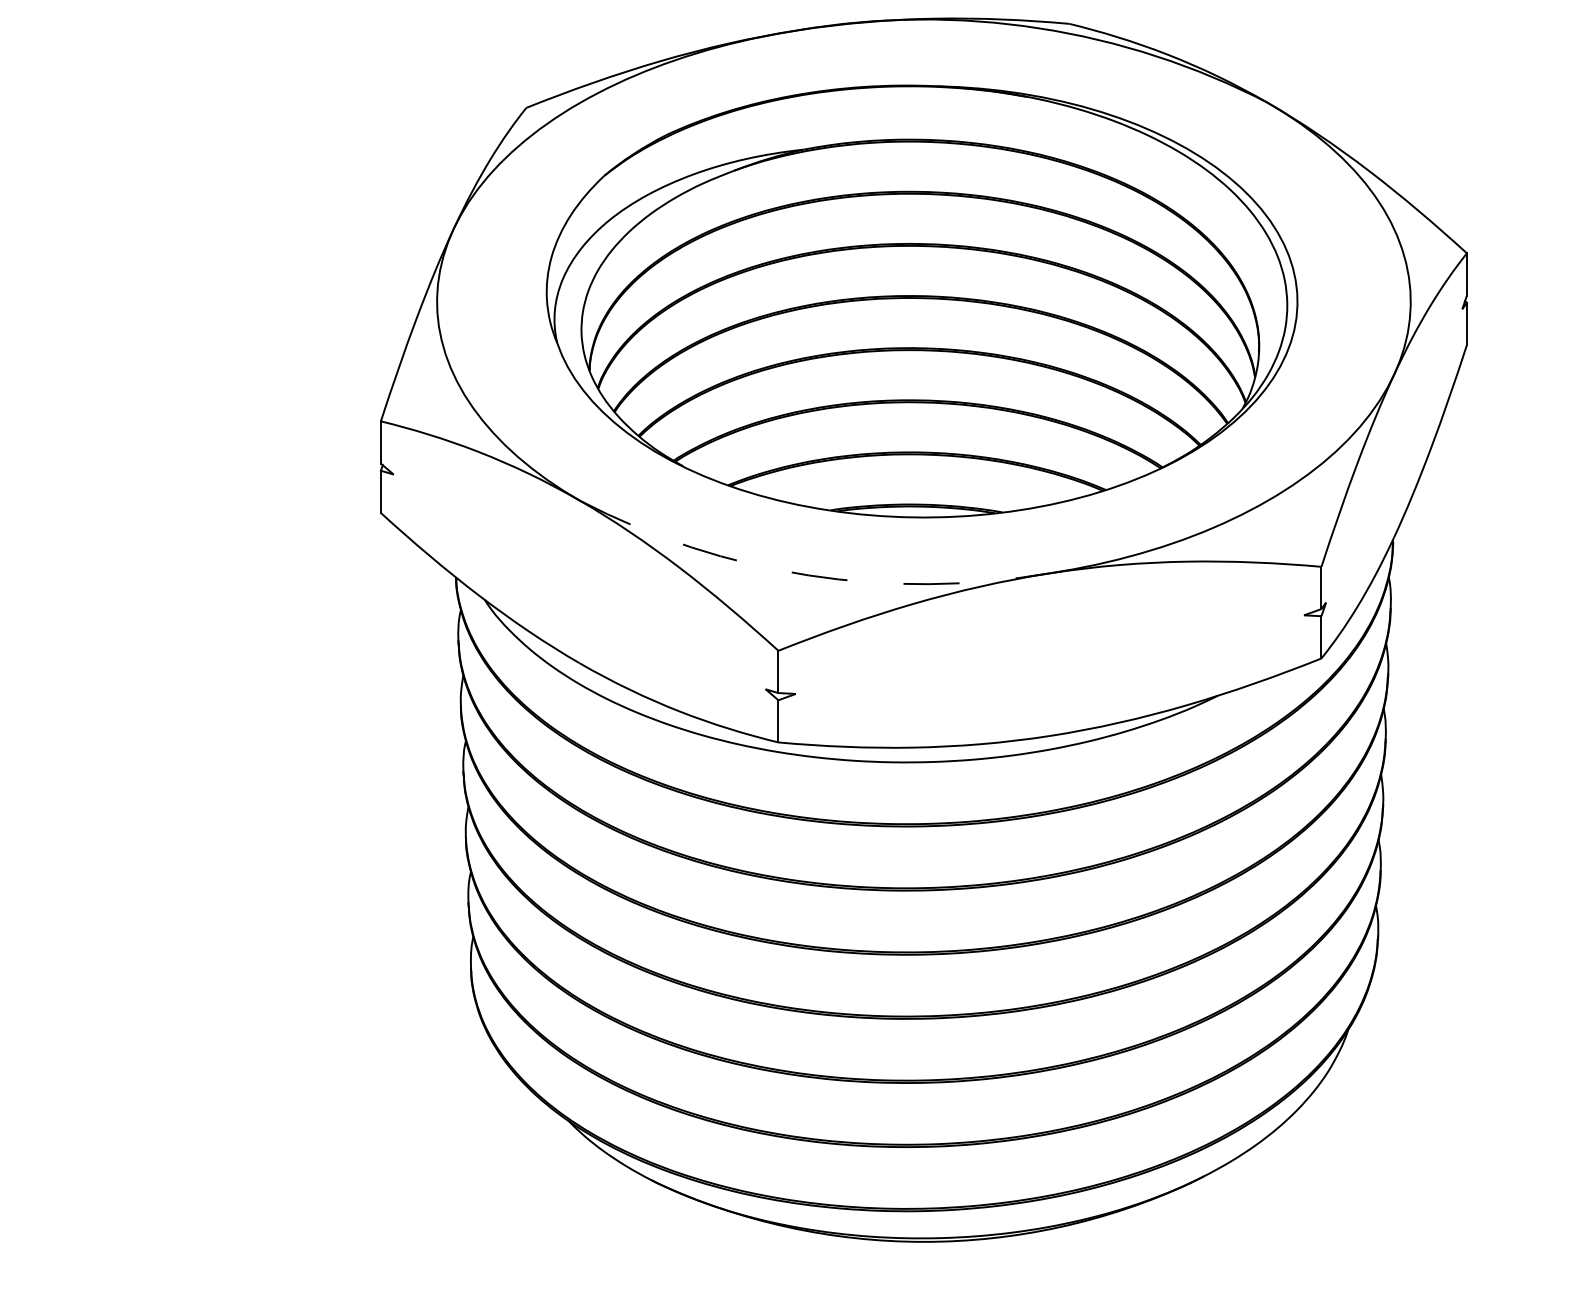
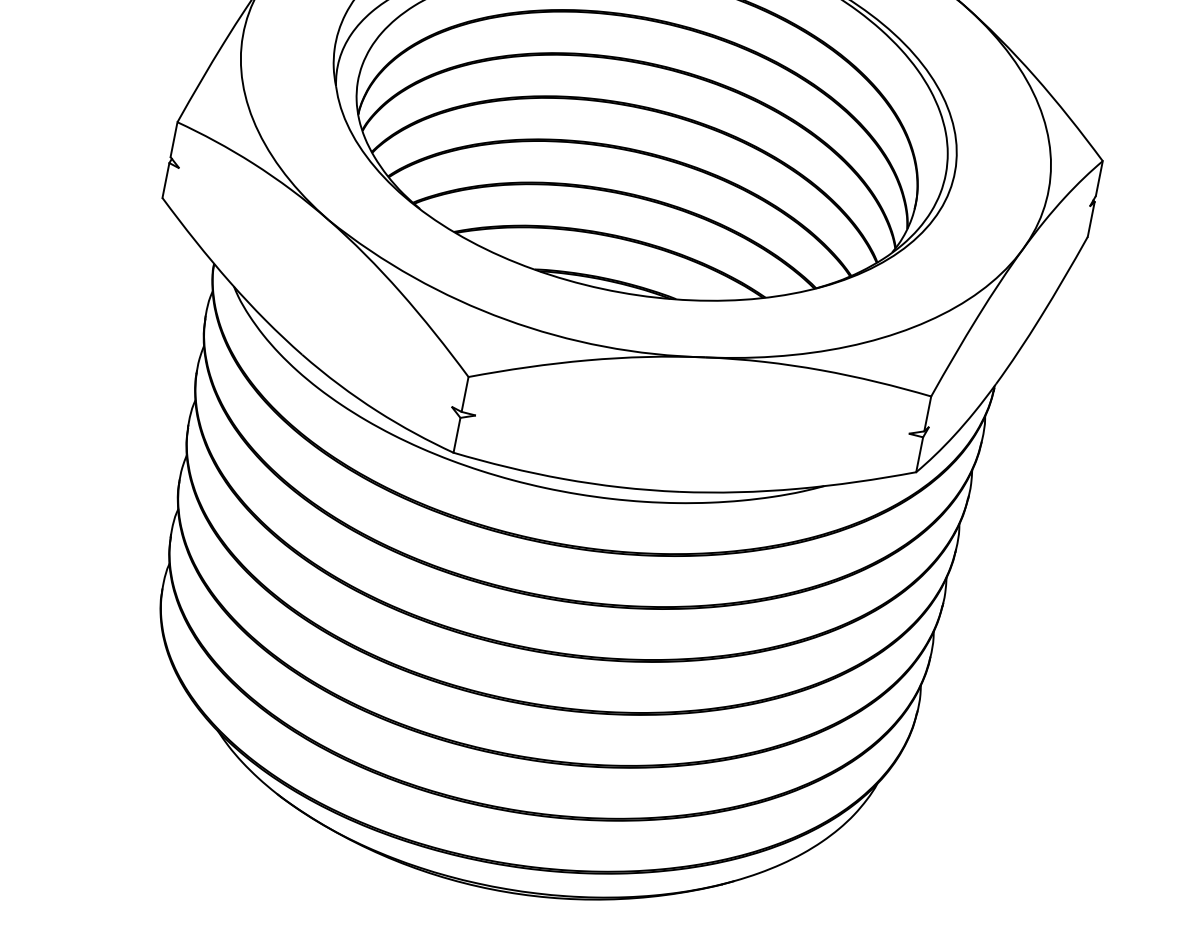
arc: (808, 575) -> (505, 319), dashed -> solid

